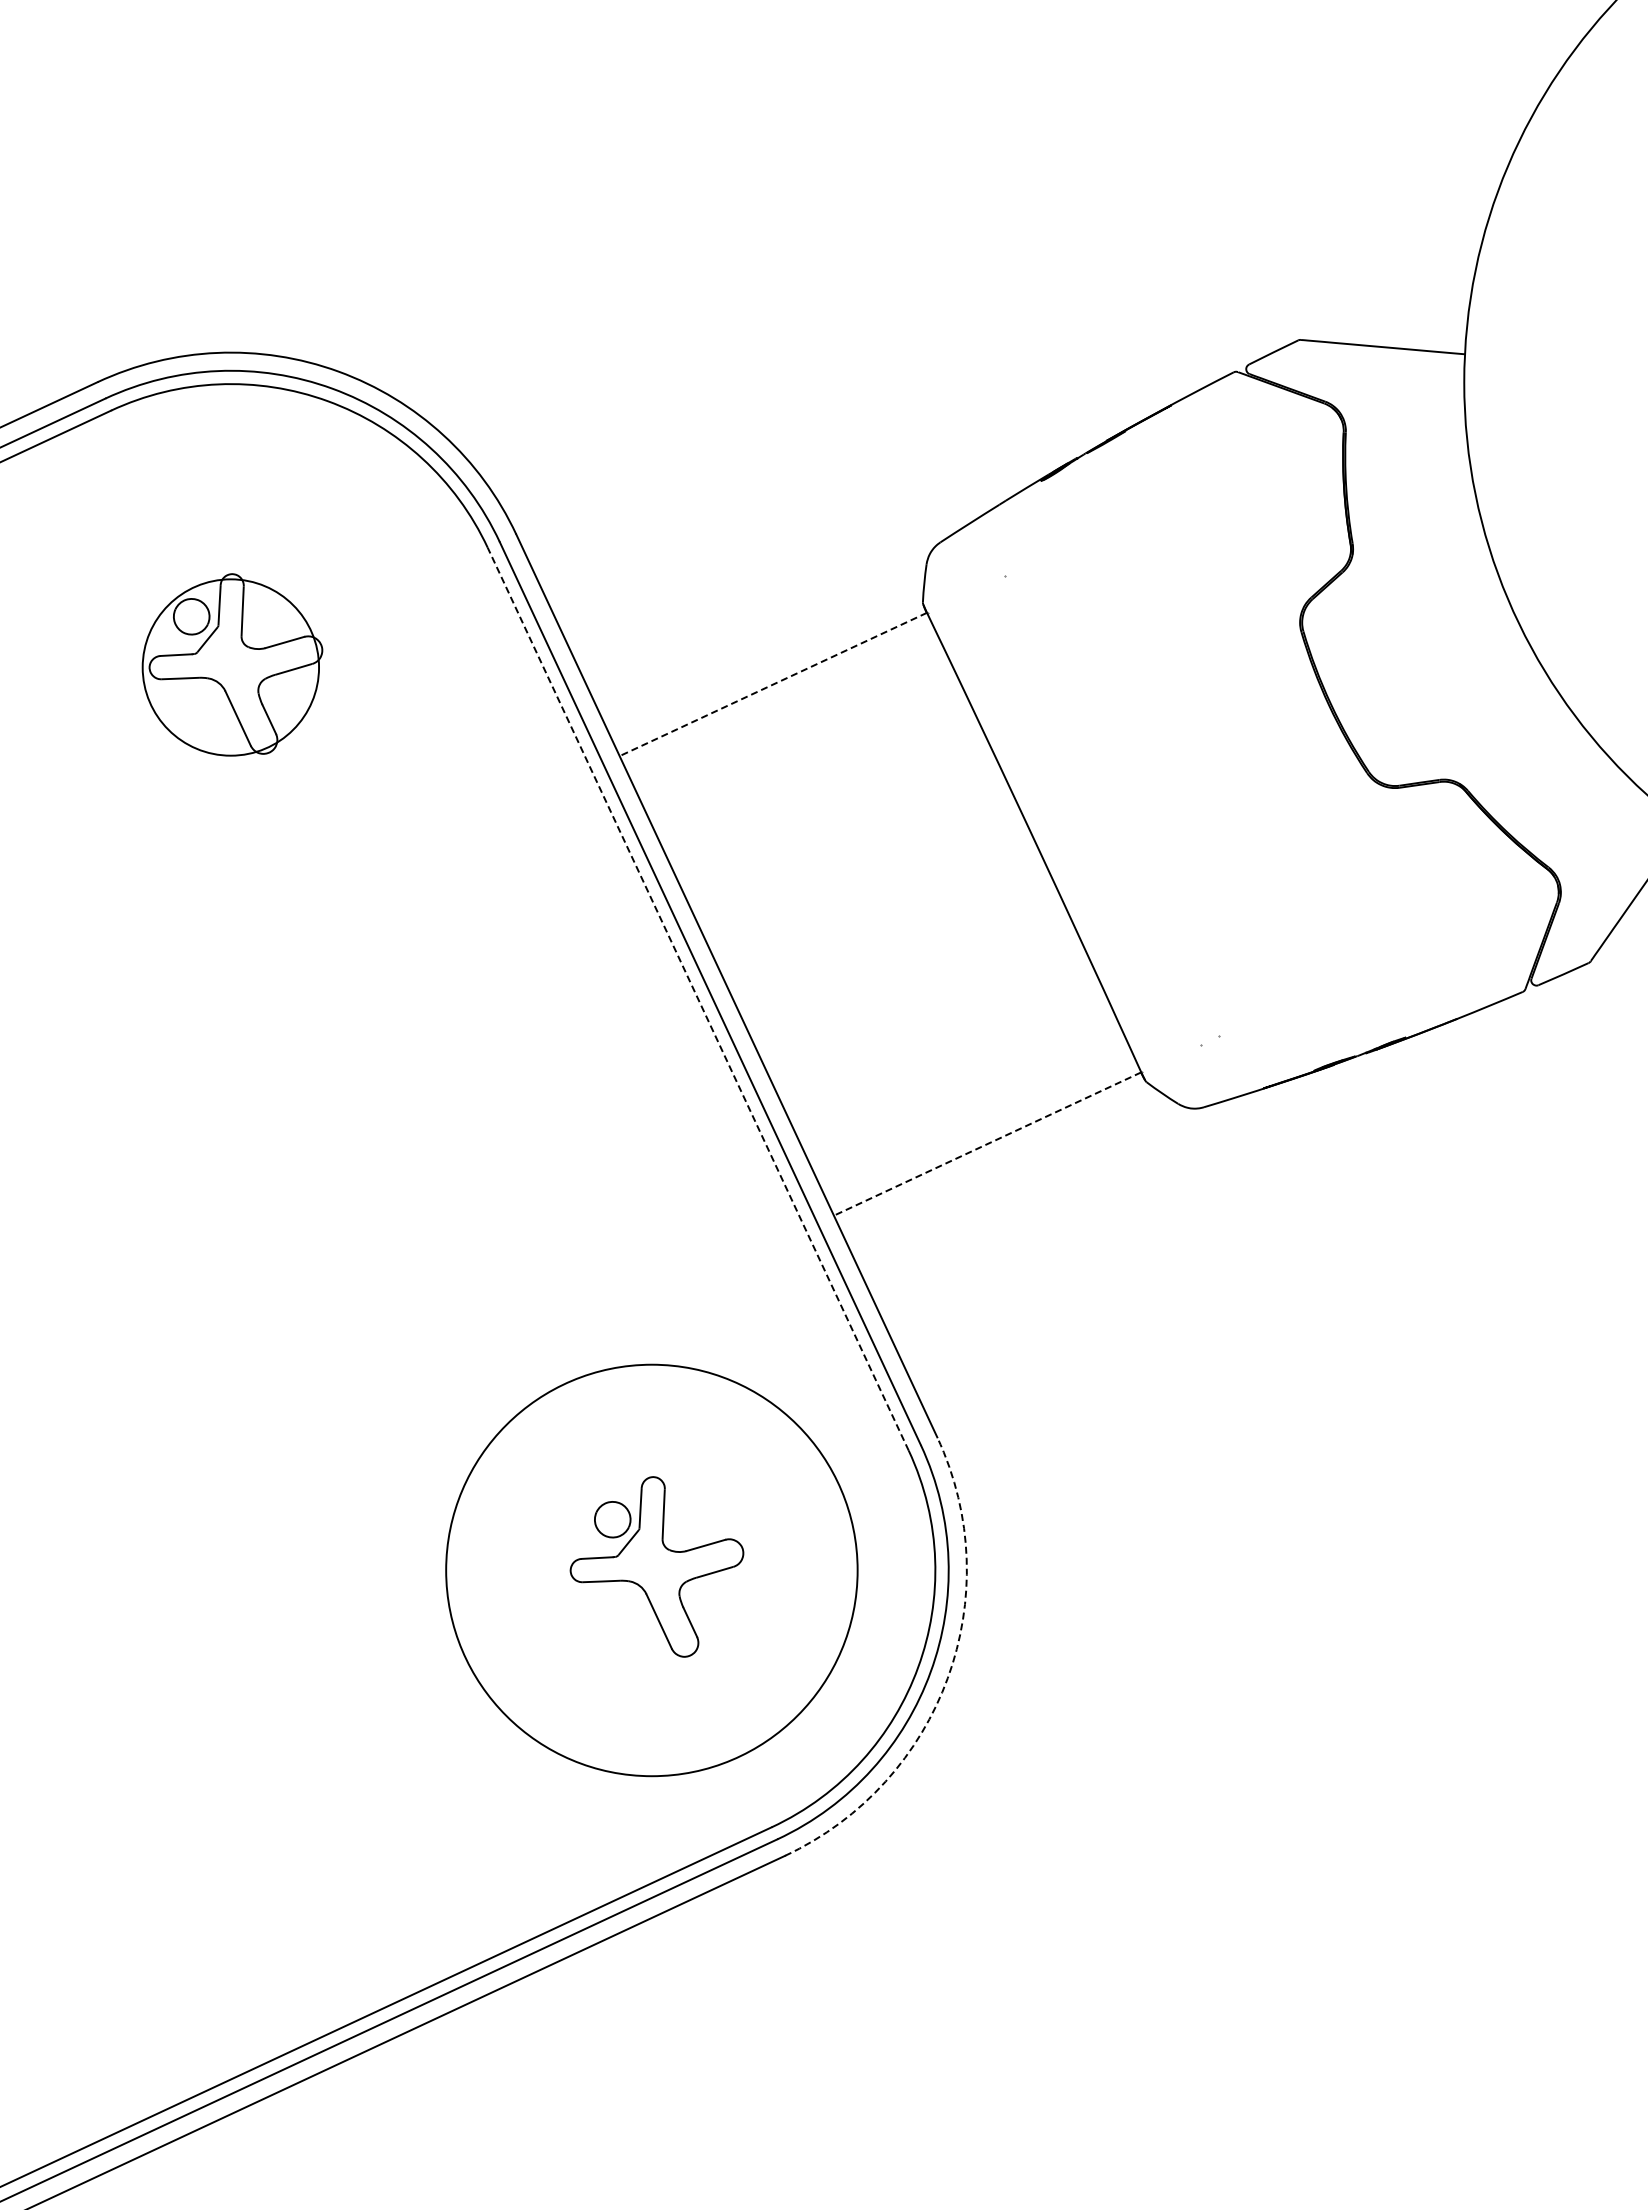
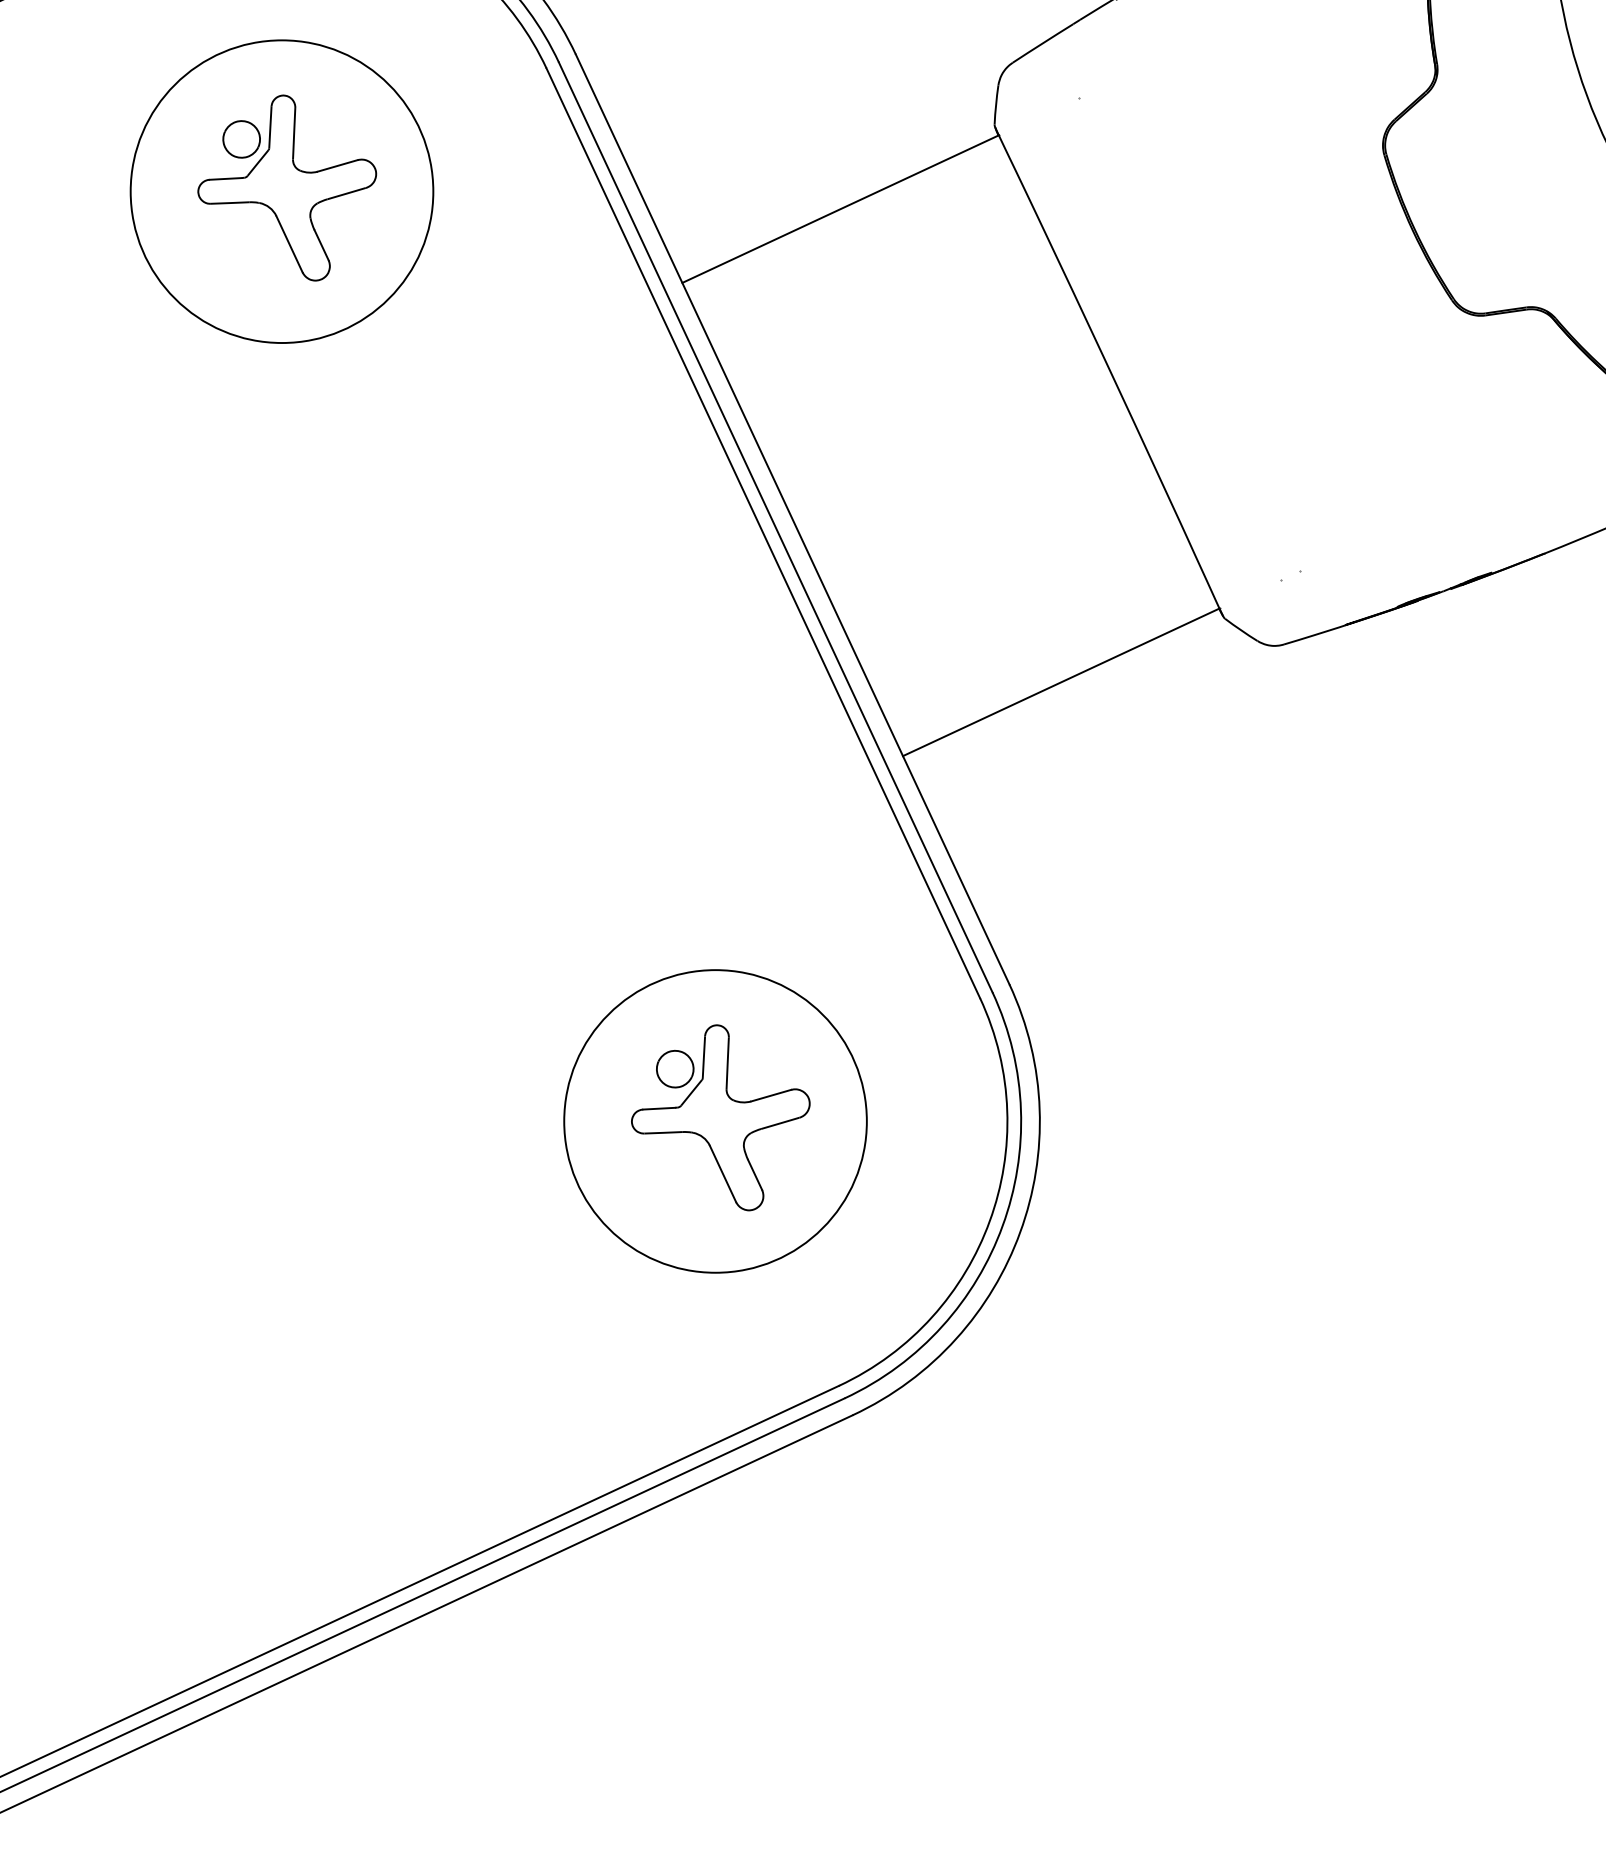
circle: (230, 667) -> (281, 191), size x1.67
line: (773, 684) -> (840, 209), dashed -> solid
line: (698, 998) -> (763, 532), dashed -> solid
line: (987, 1144) -> (1061, 682), dashed -> solid
circle: (651, 1570) -> (715, 1121), size x0.71
arc: (947, 1678) -> (1019, 1232), dashed -> solid

